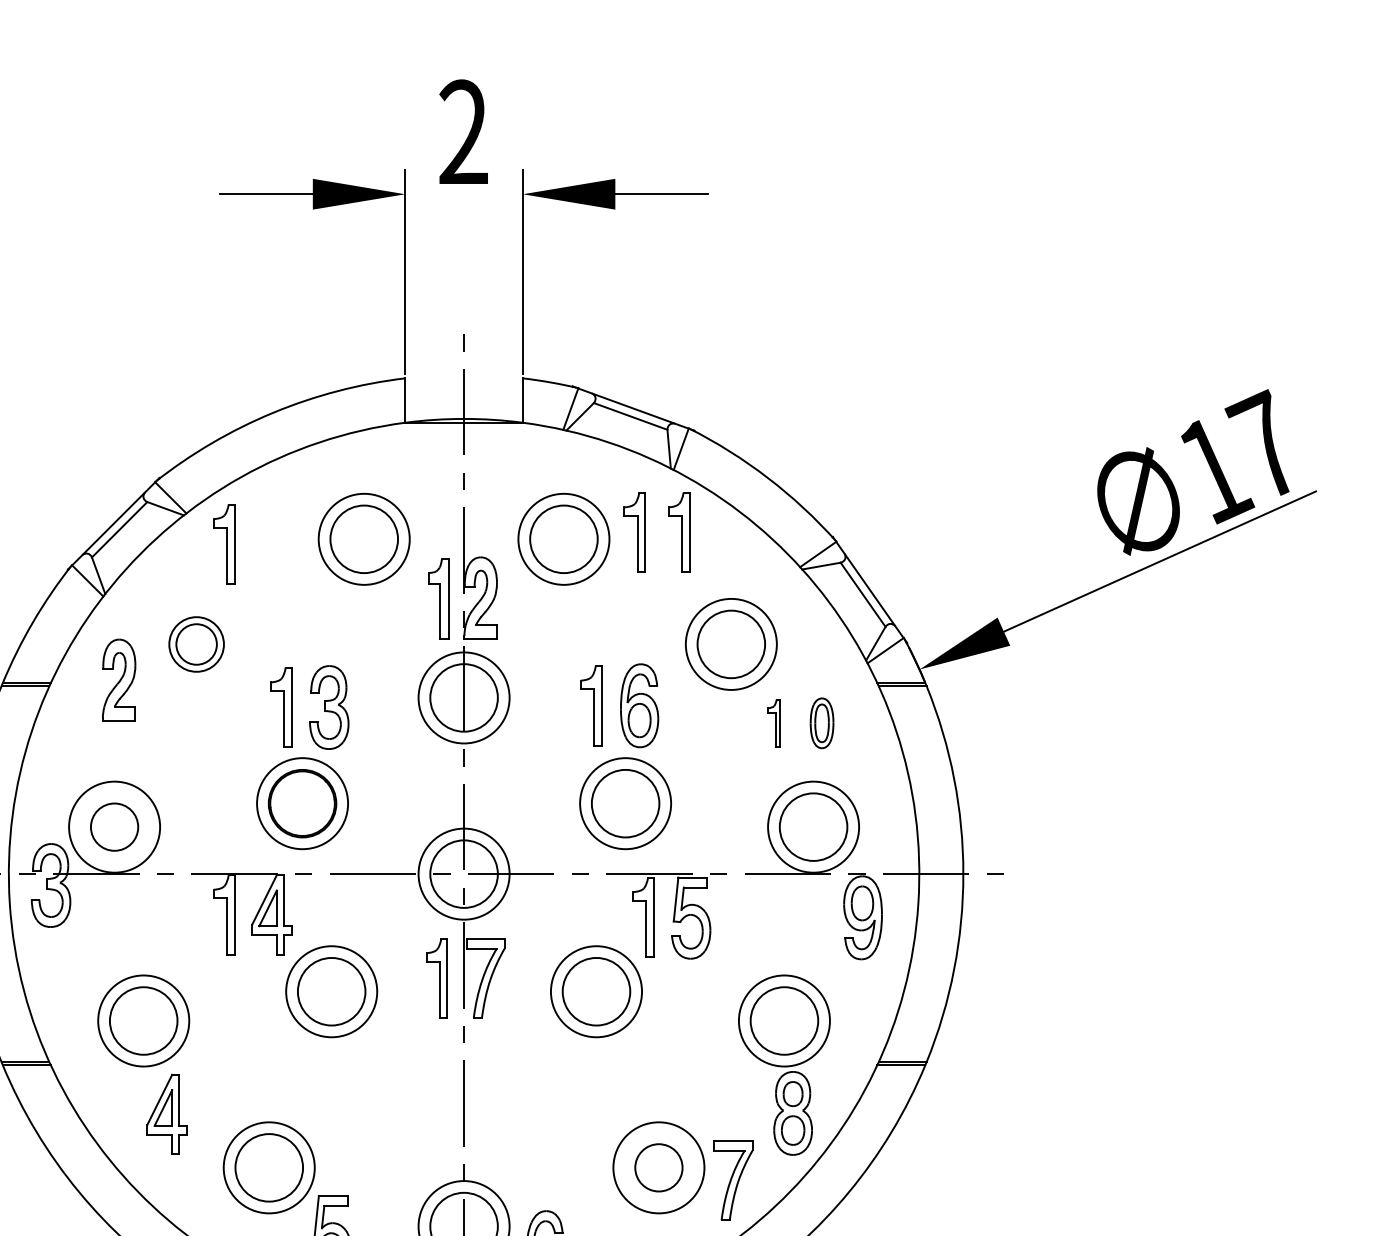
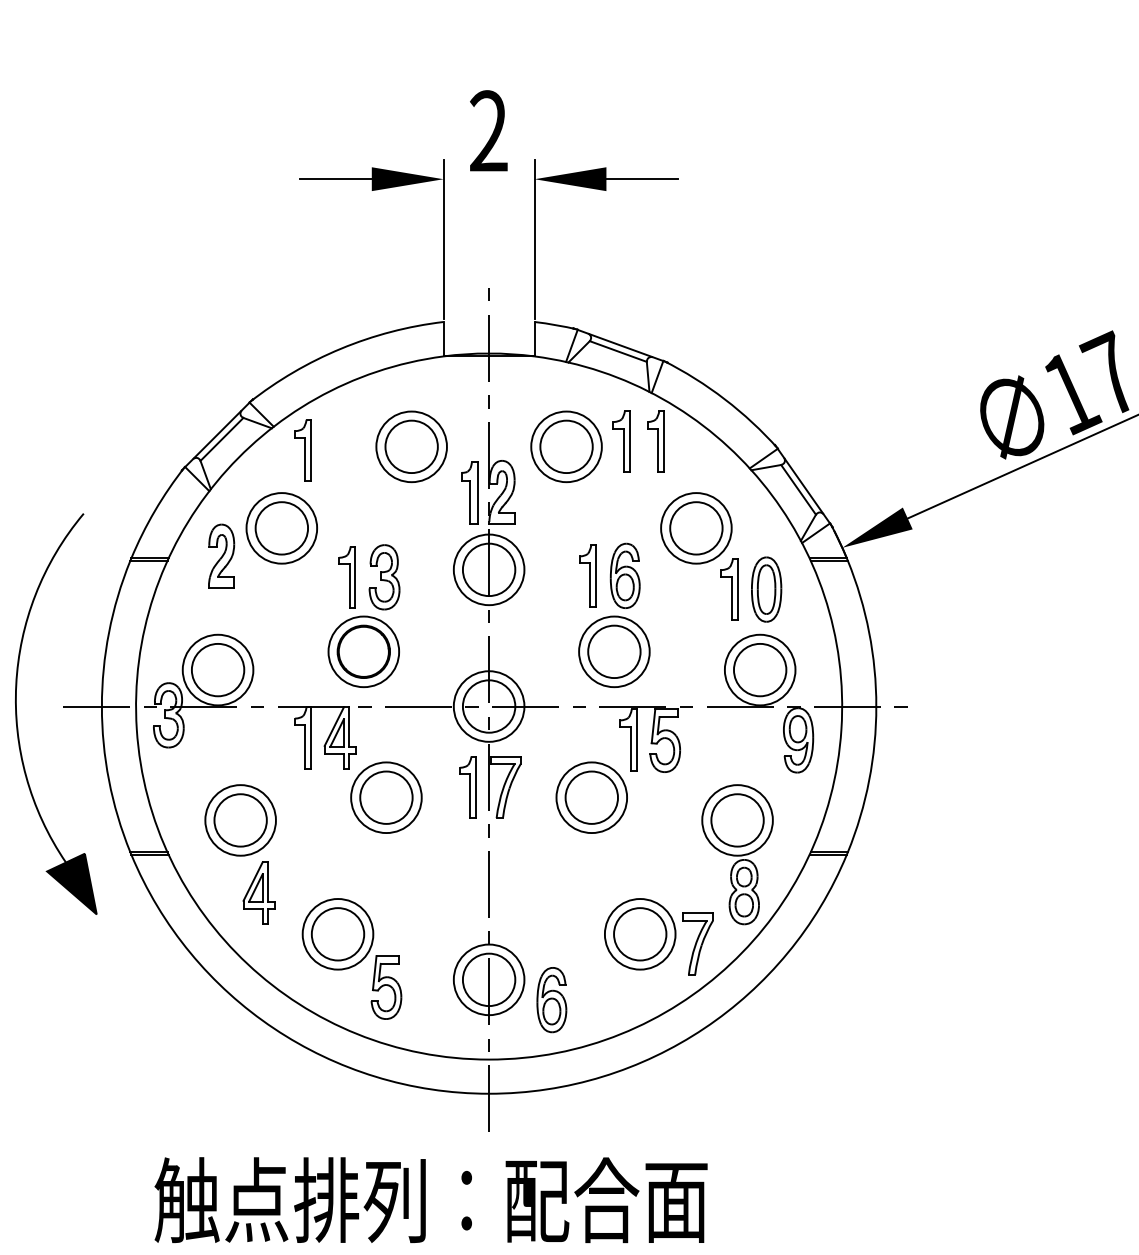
part: (196, 644) -> (281, 528), size x1.67
part: (774, 723) -> (729, 589), size x1.67
part: (821, 723) -> (766, 589), size x1.67
circle: (113, 826) -> (217, 669), size x1.43
circle: (659, 1168) -> (640, 934), size x1.43

